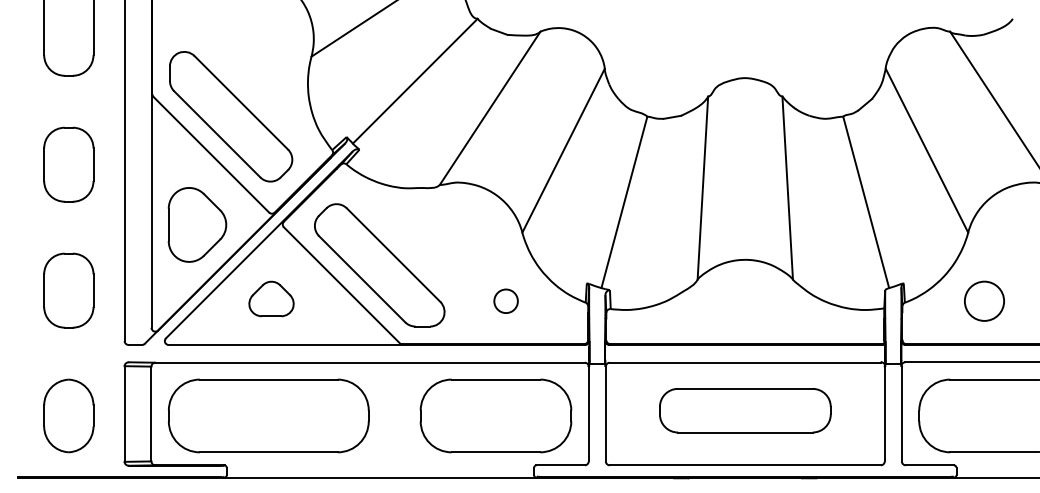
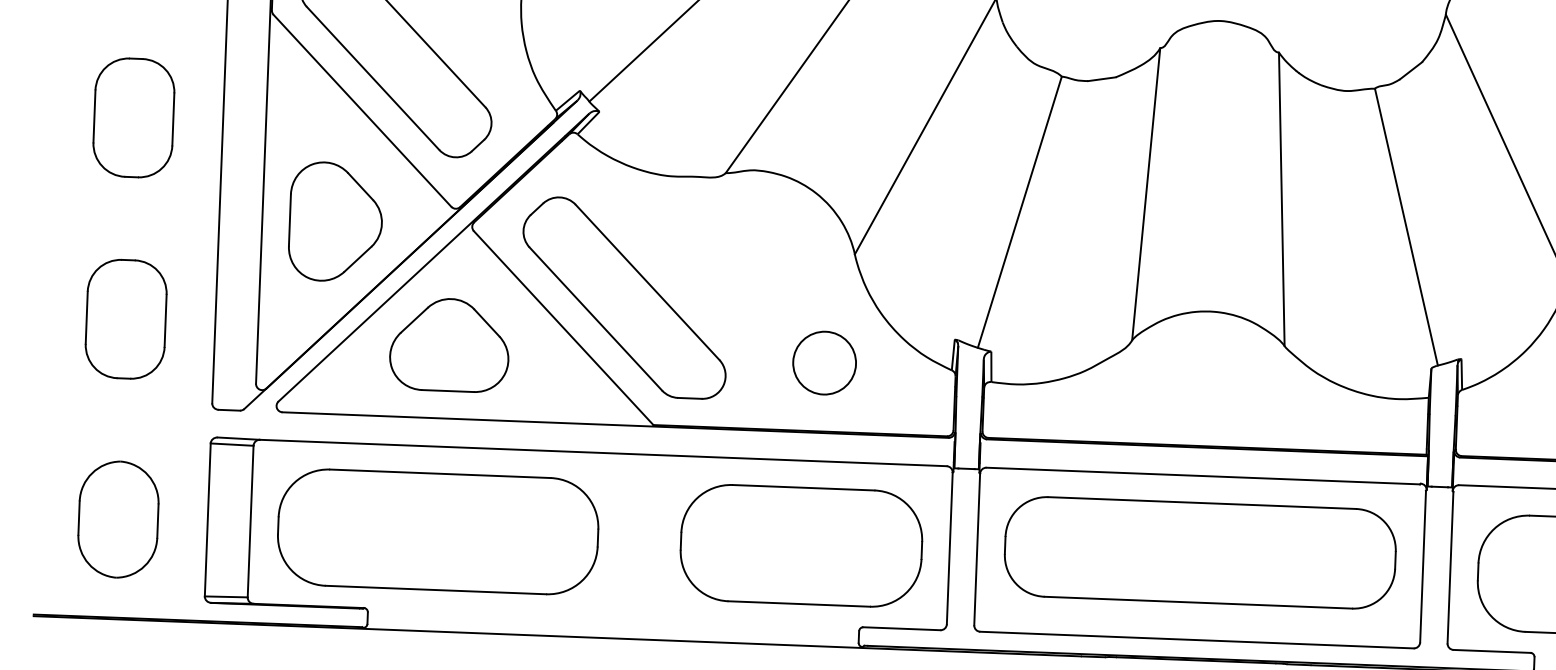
part: (271, 298) -> (449, 344), size x1.67
circle: (505, 300) -> (823, 361), size x1.67
part: (745, 410) -> (1200, 552), size x1.43

